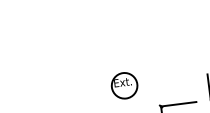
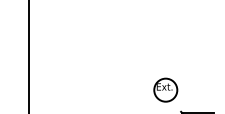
part: (124, 85) -> (165, 89), moved

